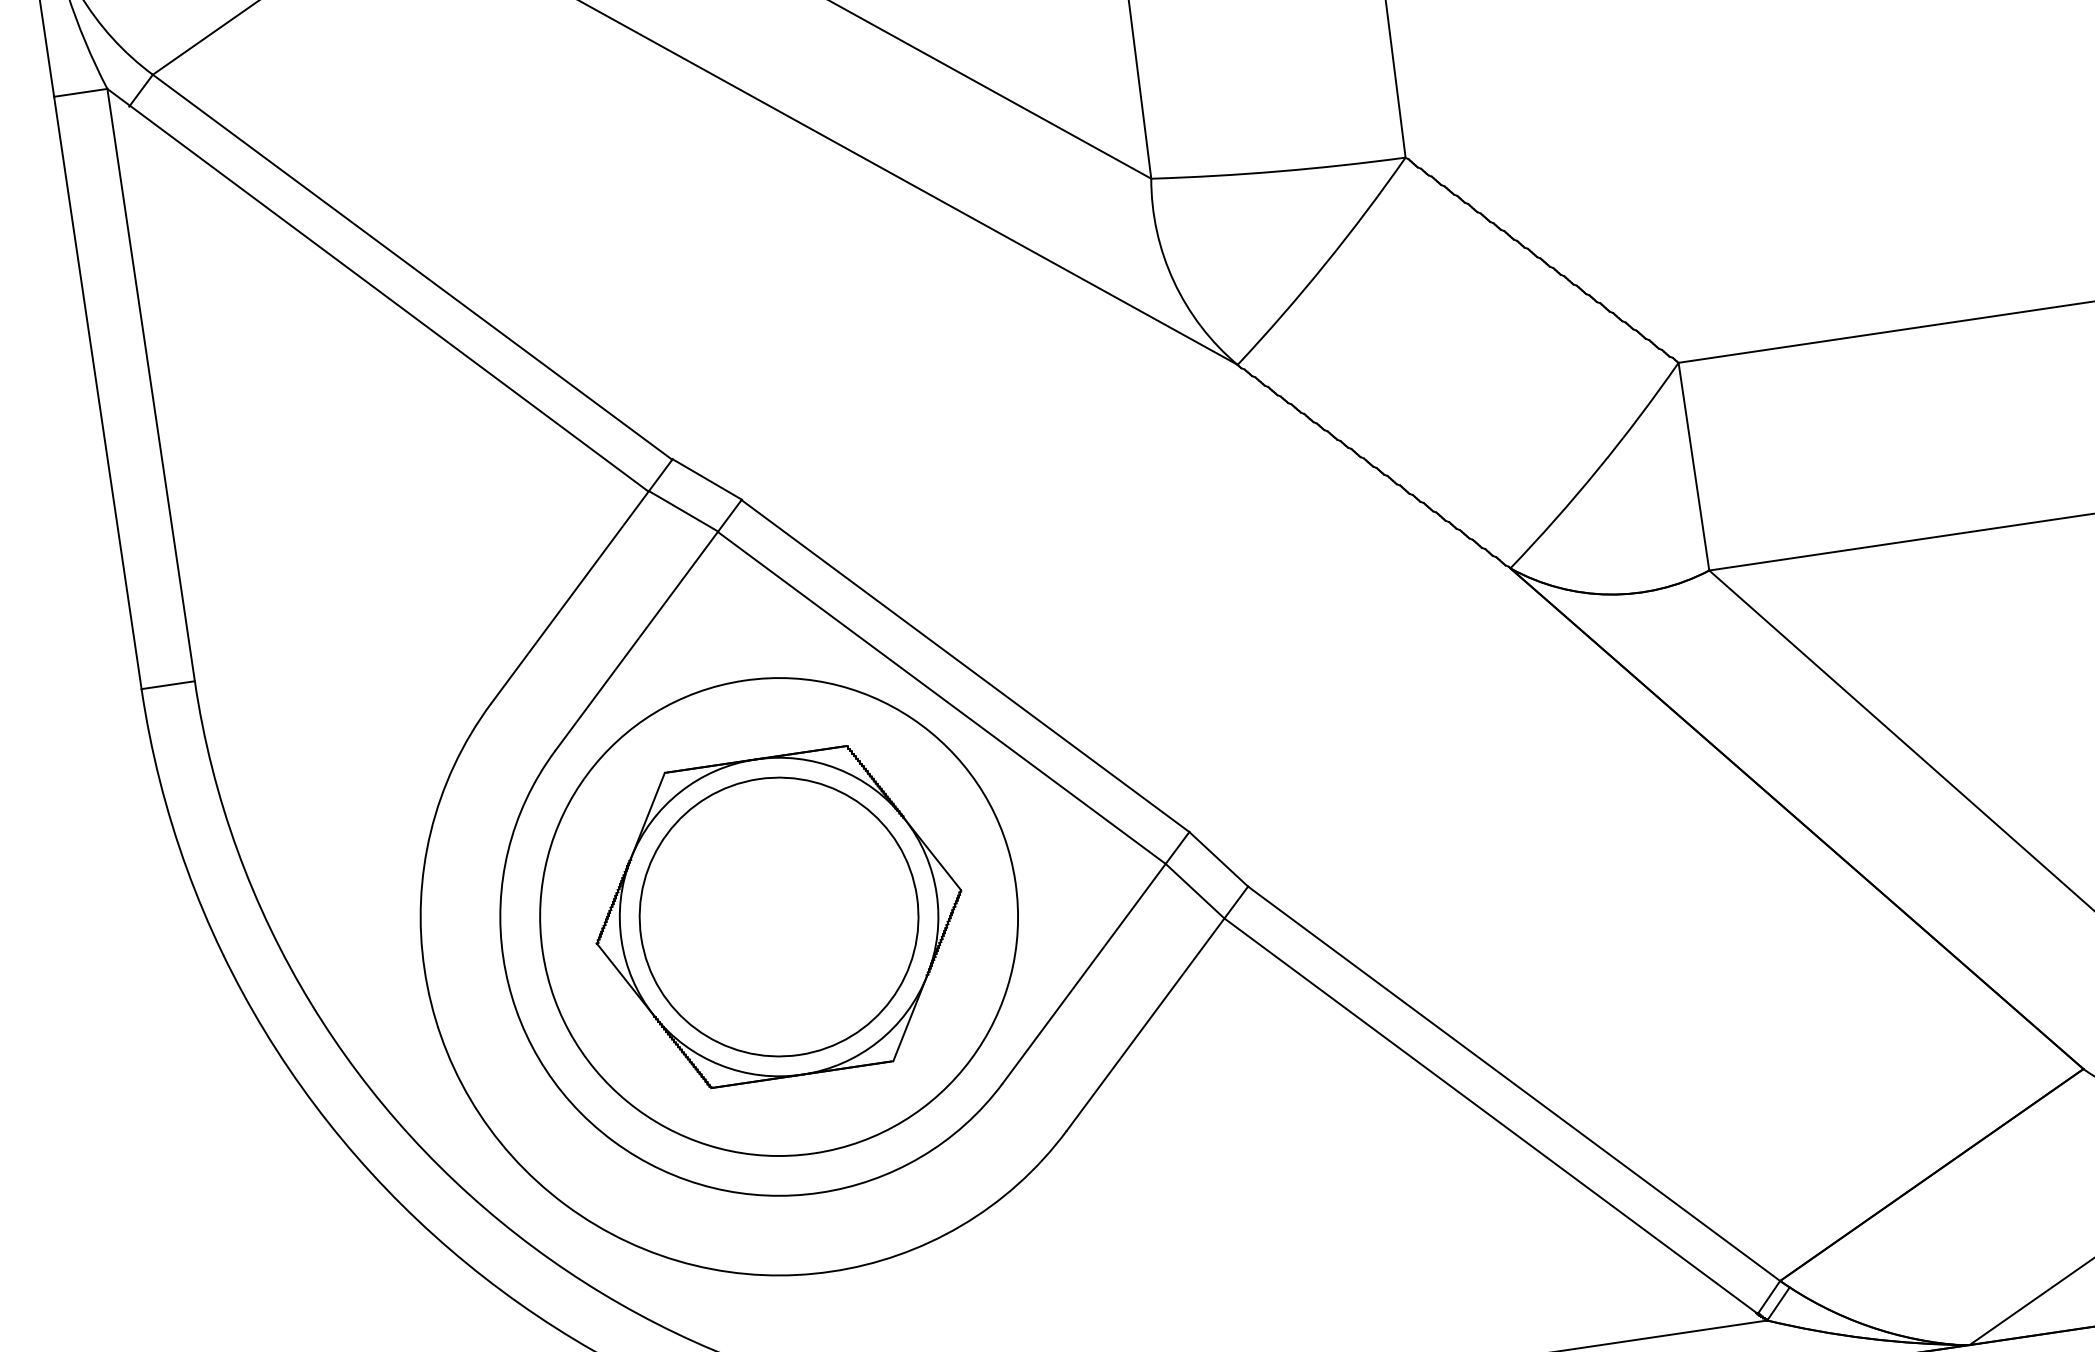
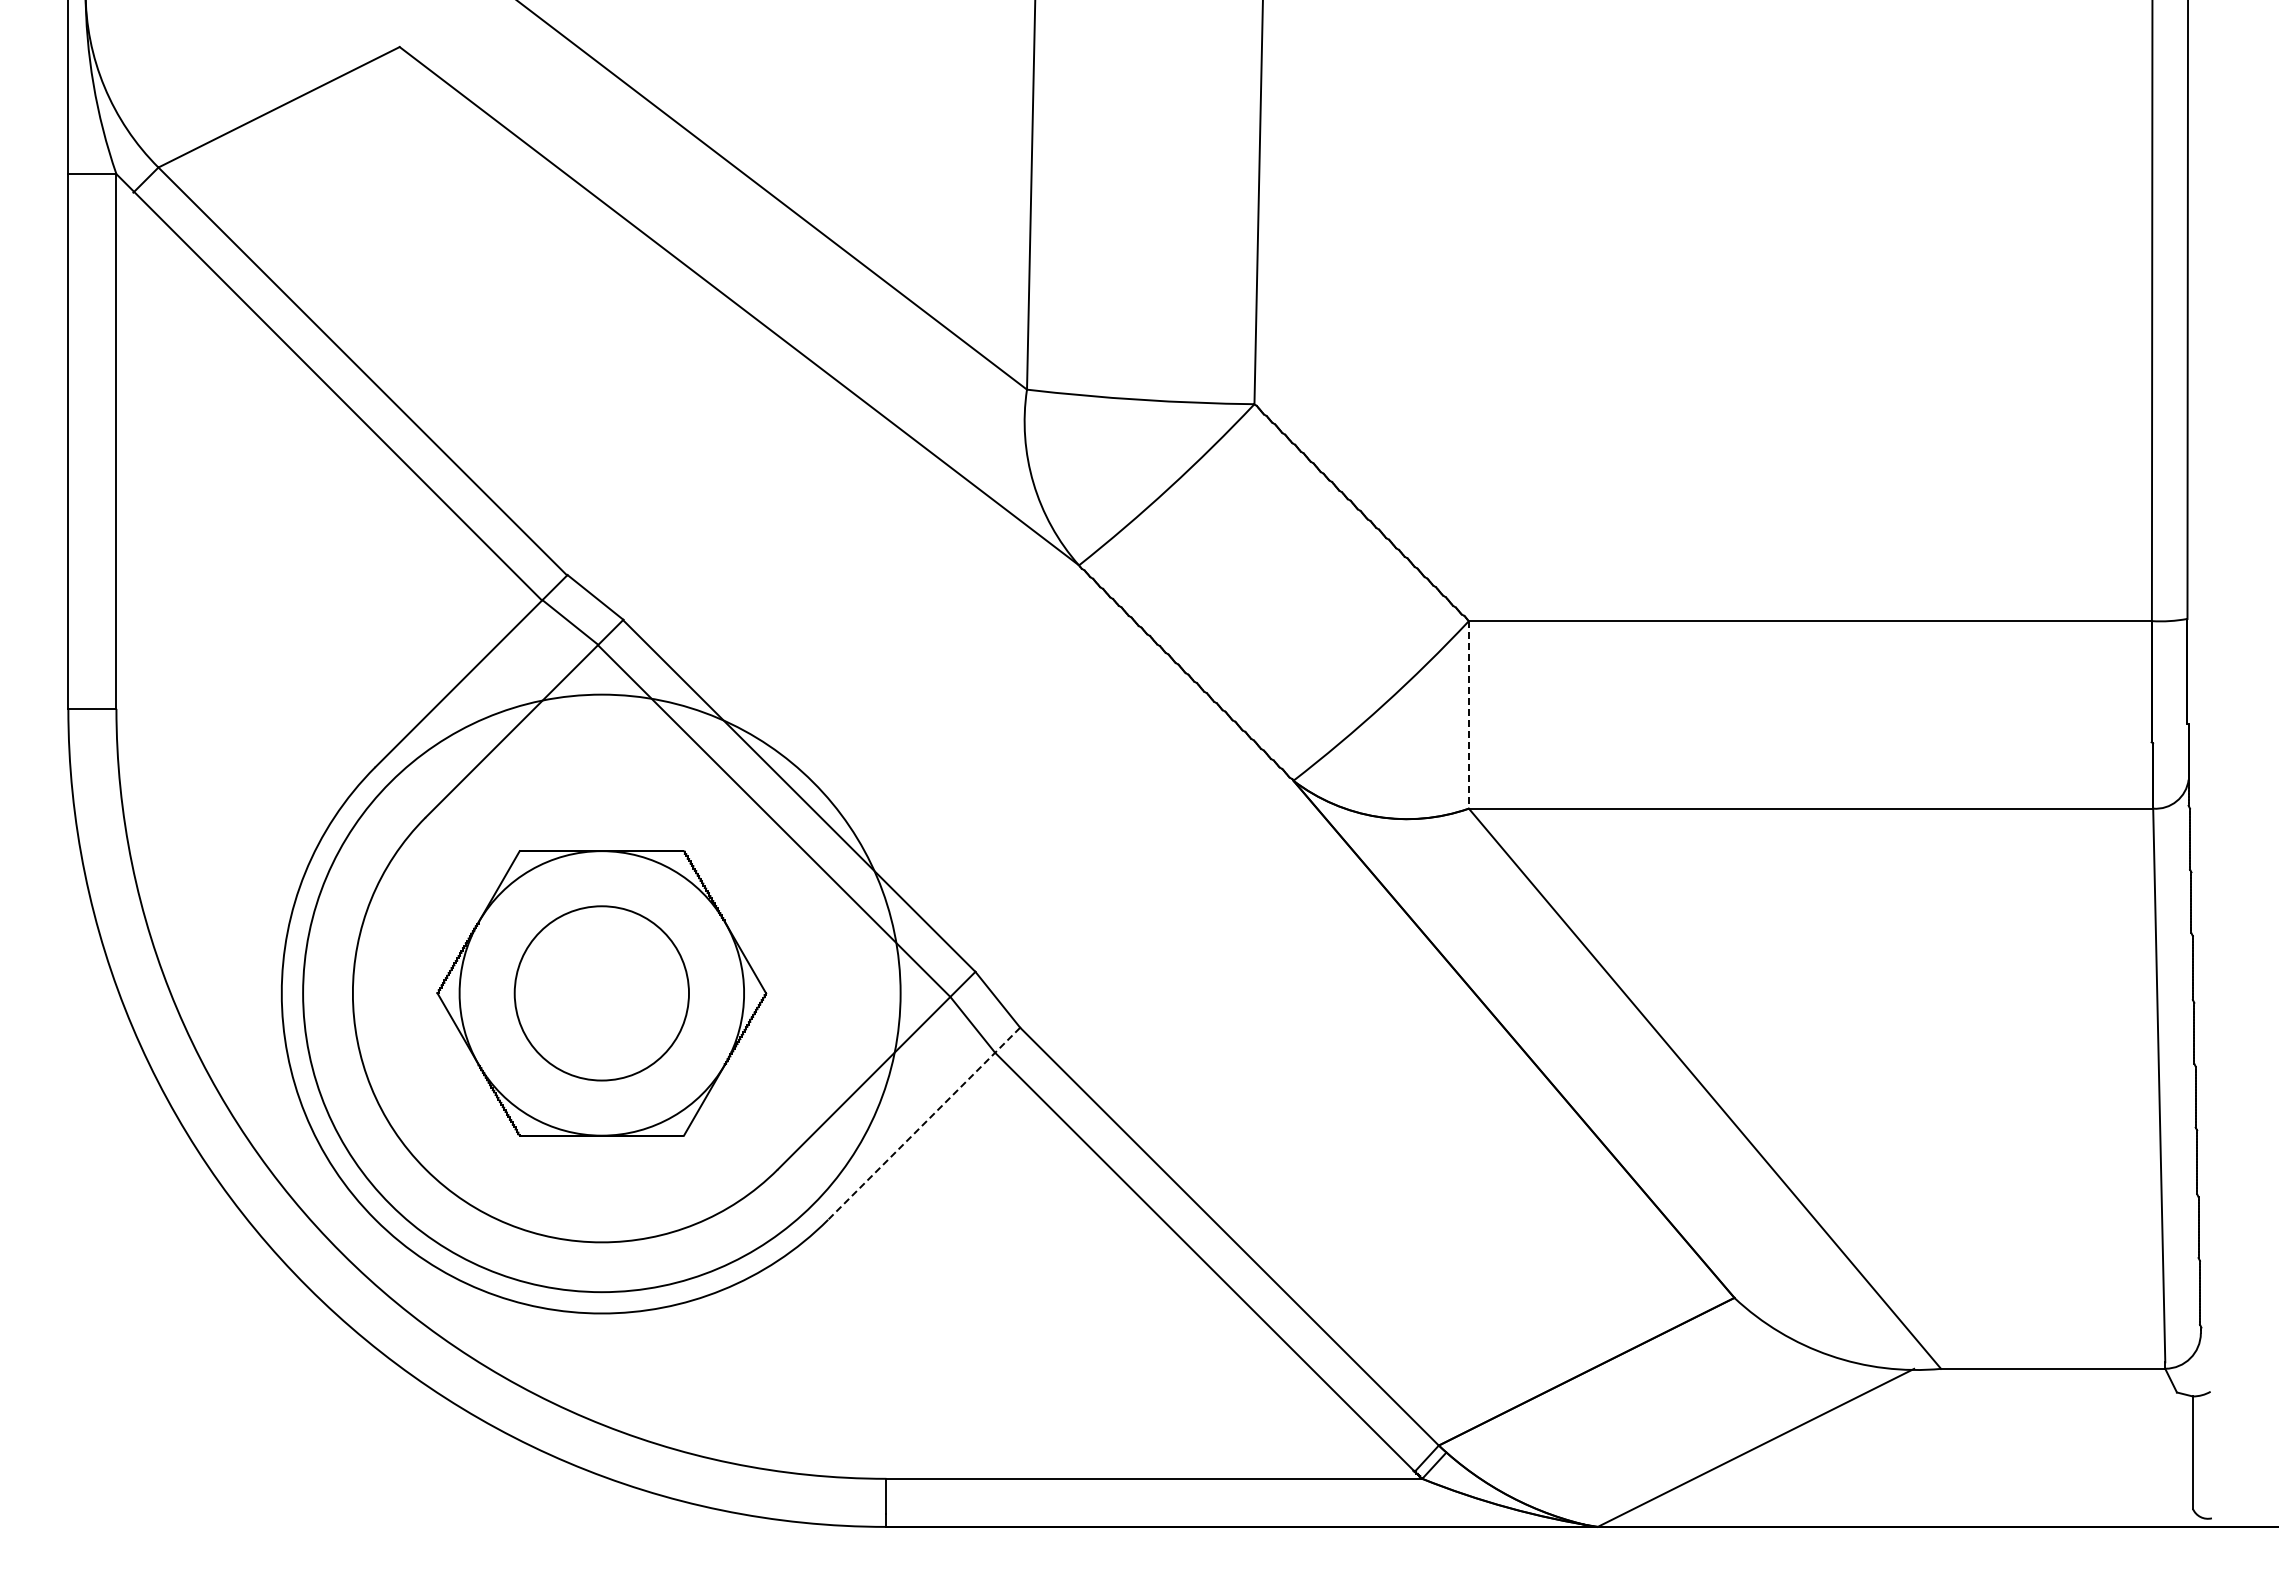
line: (1693, 466) -> (1468, 714), solid -> dashed
circle: (778, 916) -> (601, 992), size x0.7
circle: (778, 917) -> (601, 993), size x1.4
line: (1157, 1008) -> (924, 1123), solid -> dashed

